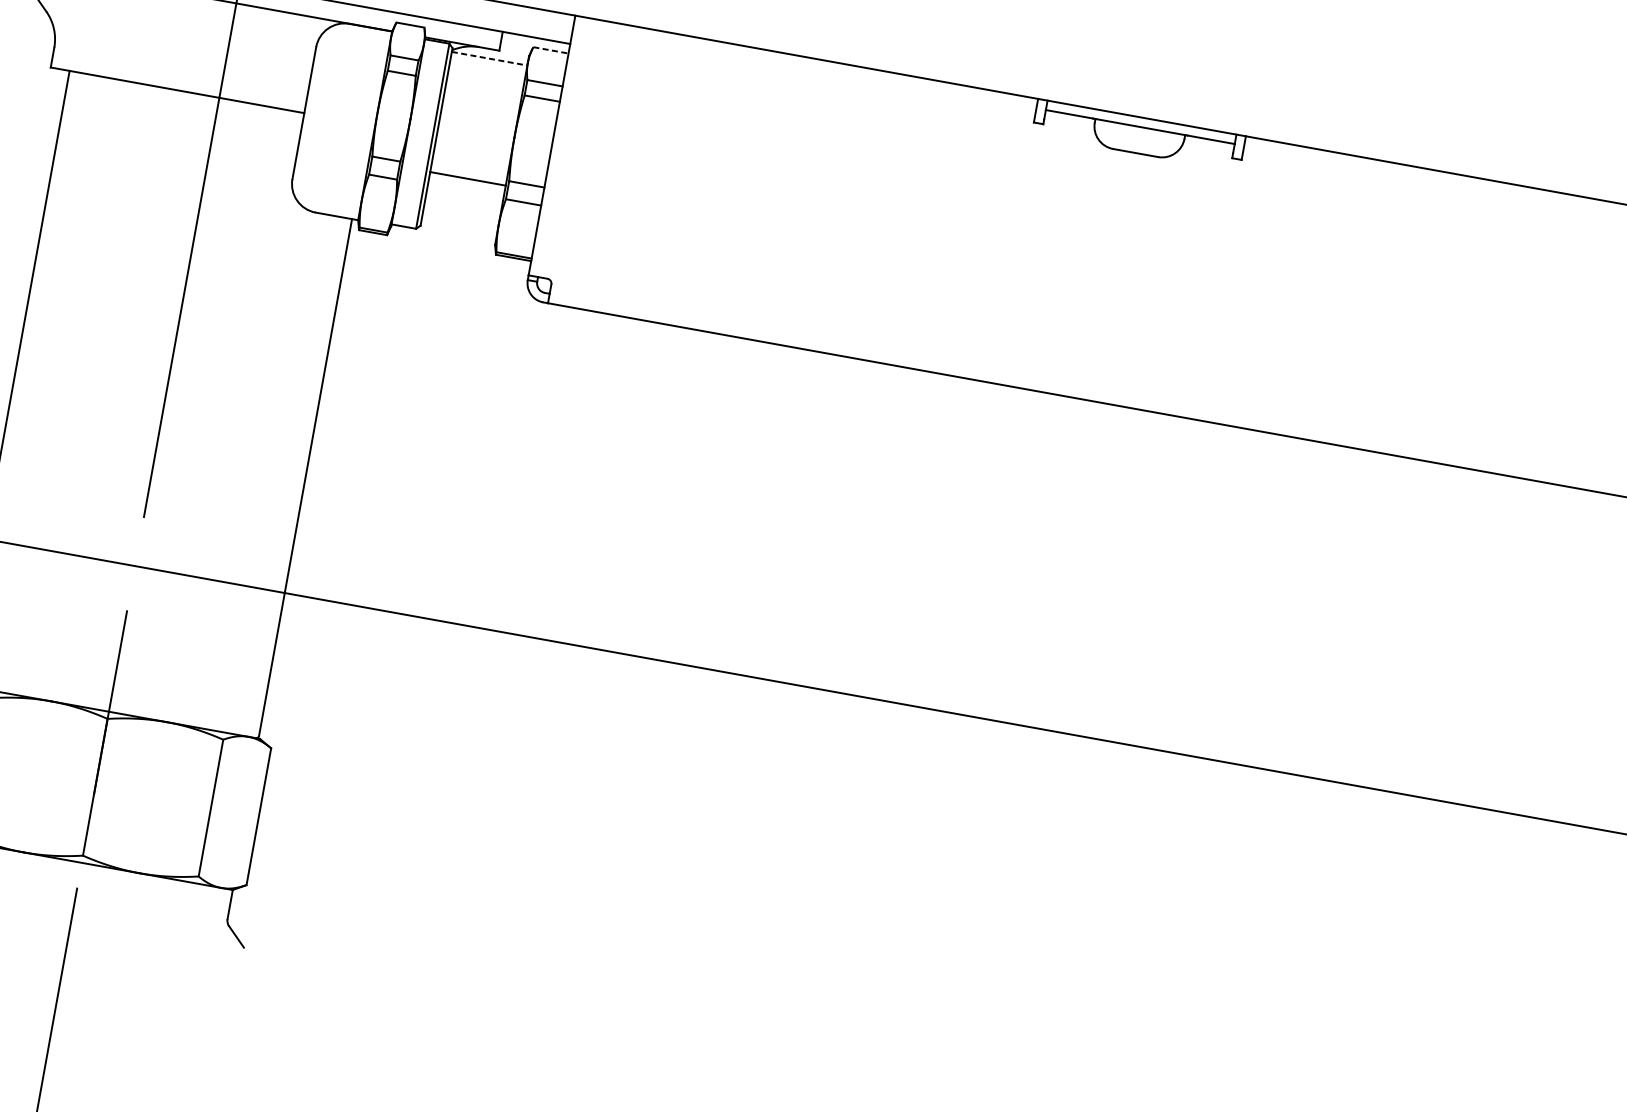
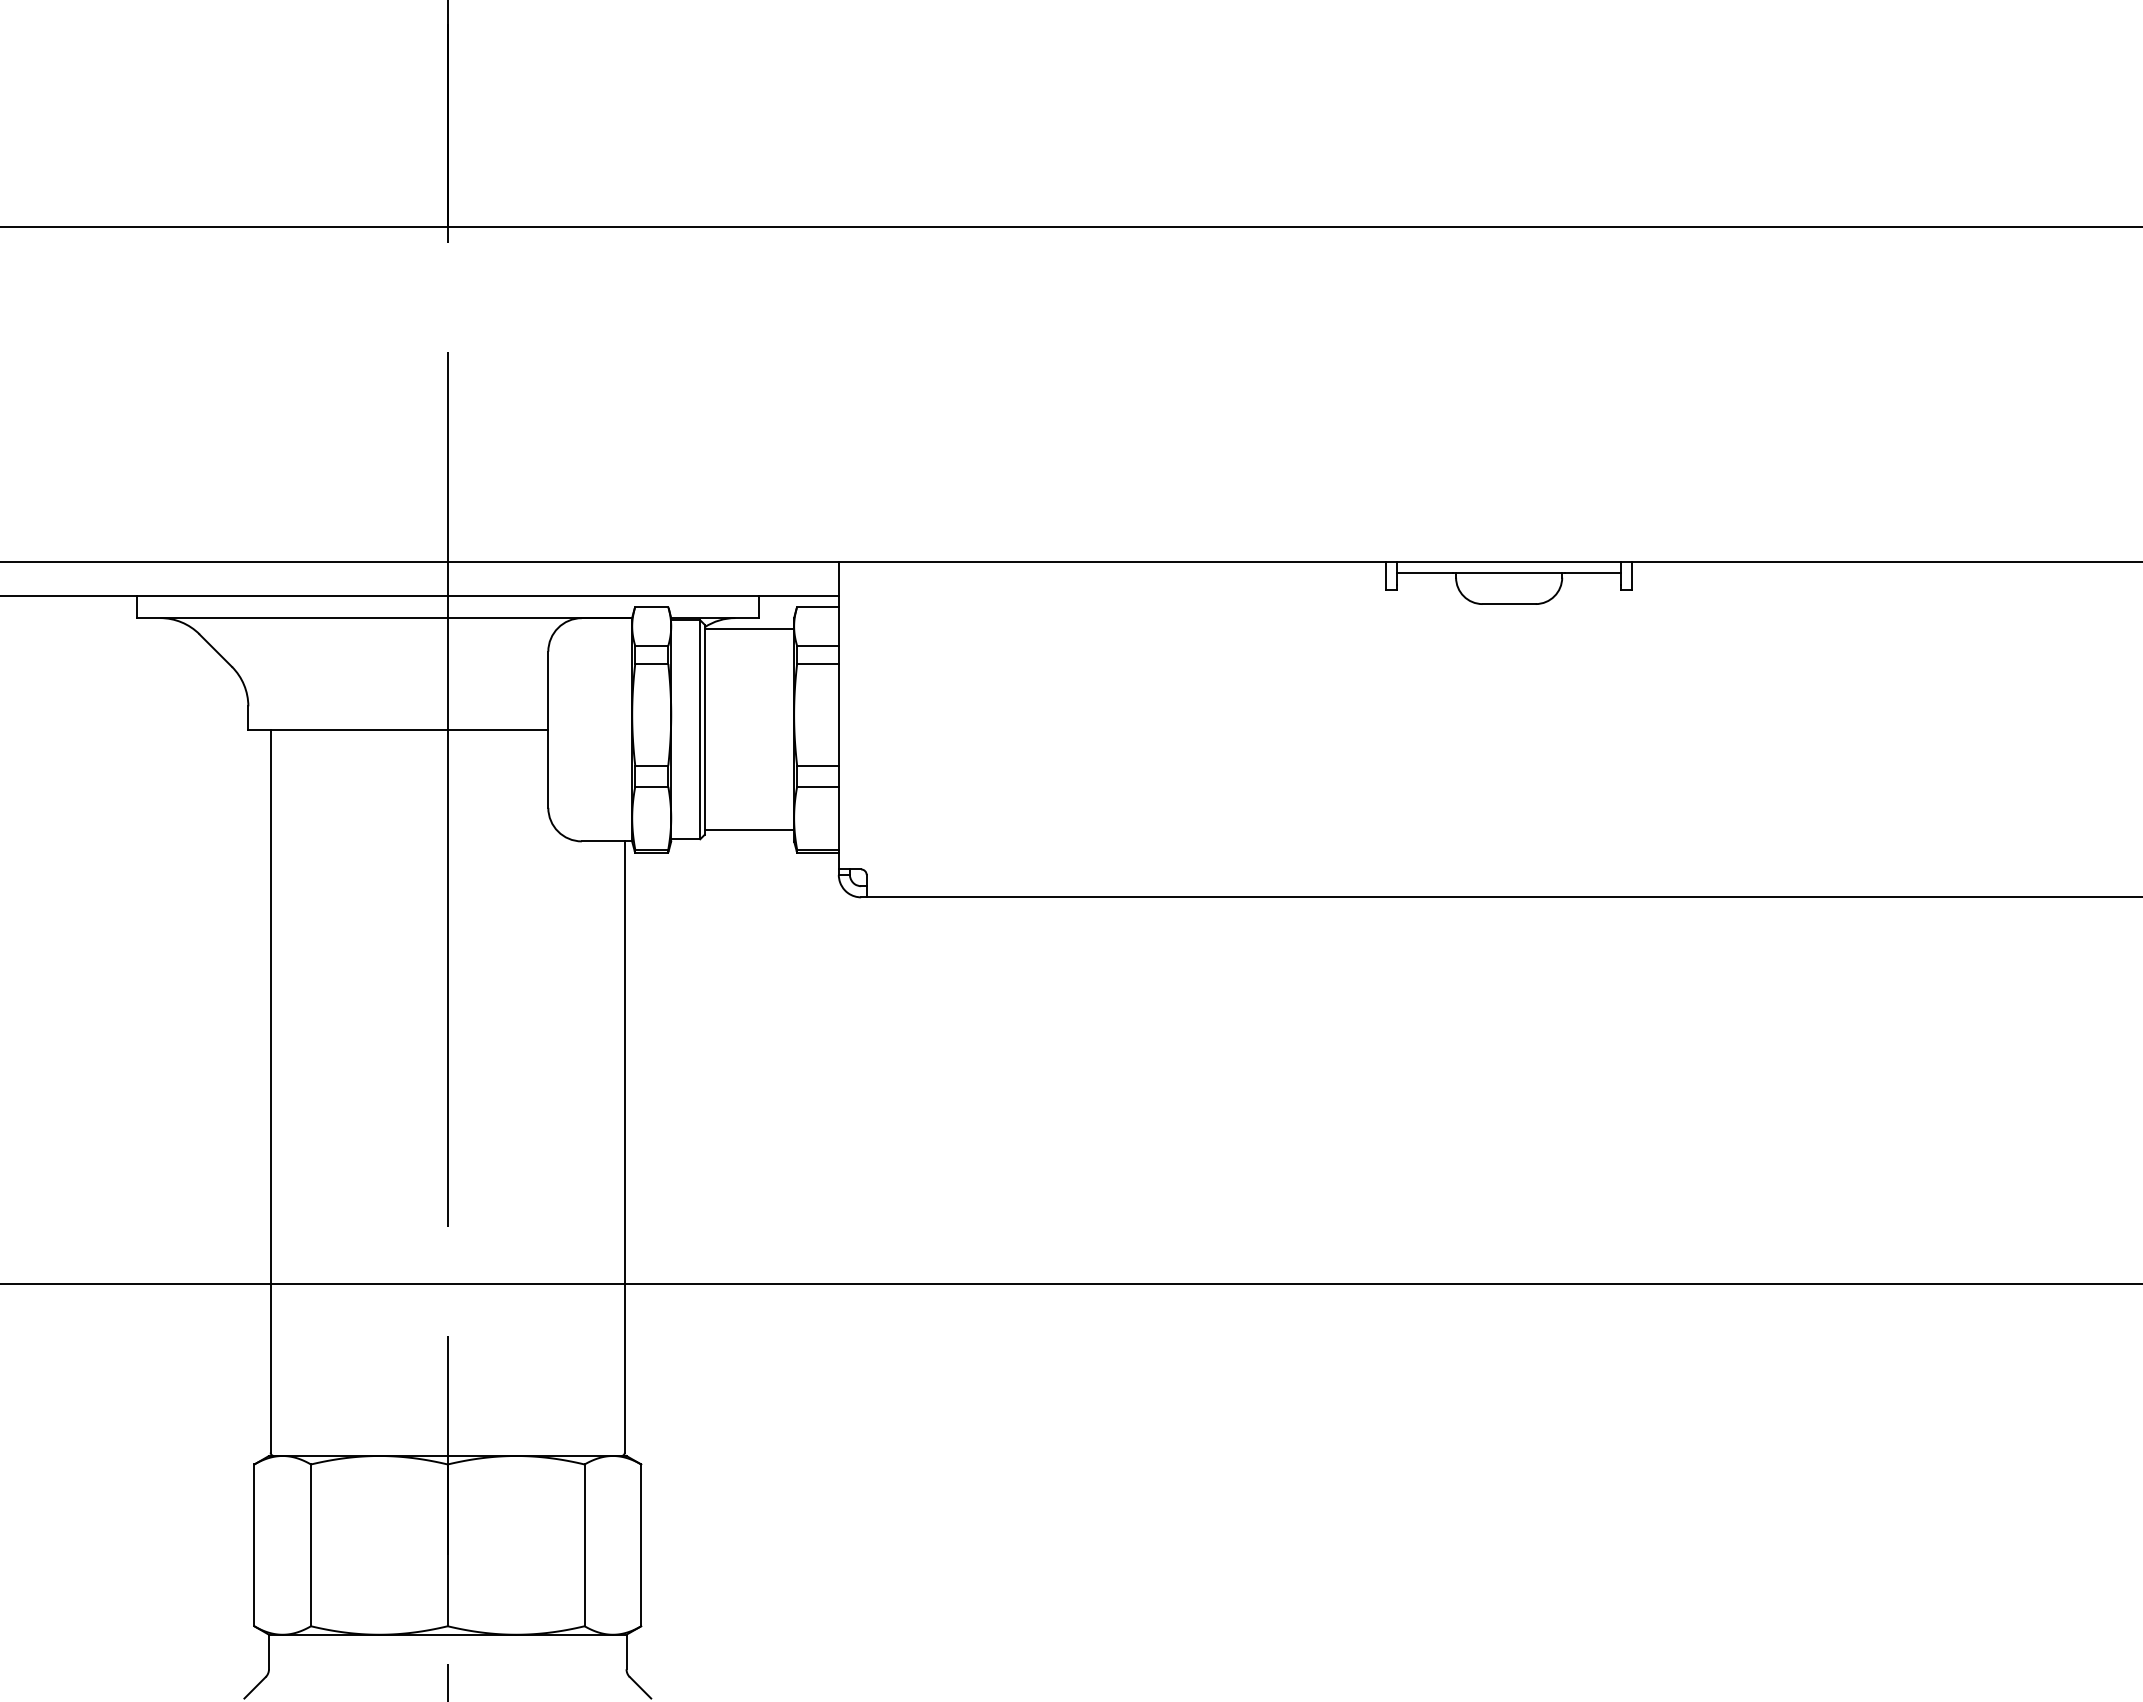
line: (550, 50) -> (817, 607), dashed -> solid
line: (489, 58) -> (749, 629), dashed -> solid
line: (468, 179) -> (749, 830), moved

